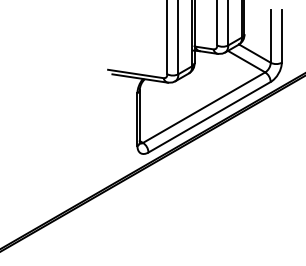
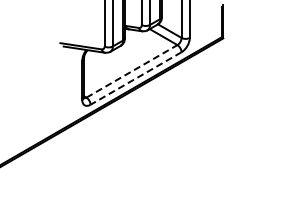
line: (203, 107) -> (131, 71), solid -> dashed
line: (210, 117) -> (136, 78), solid -> dashed

